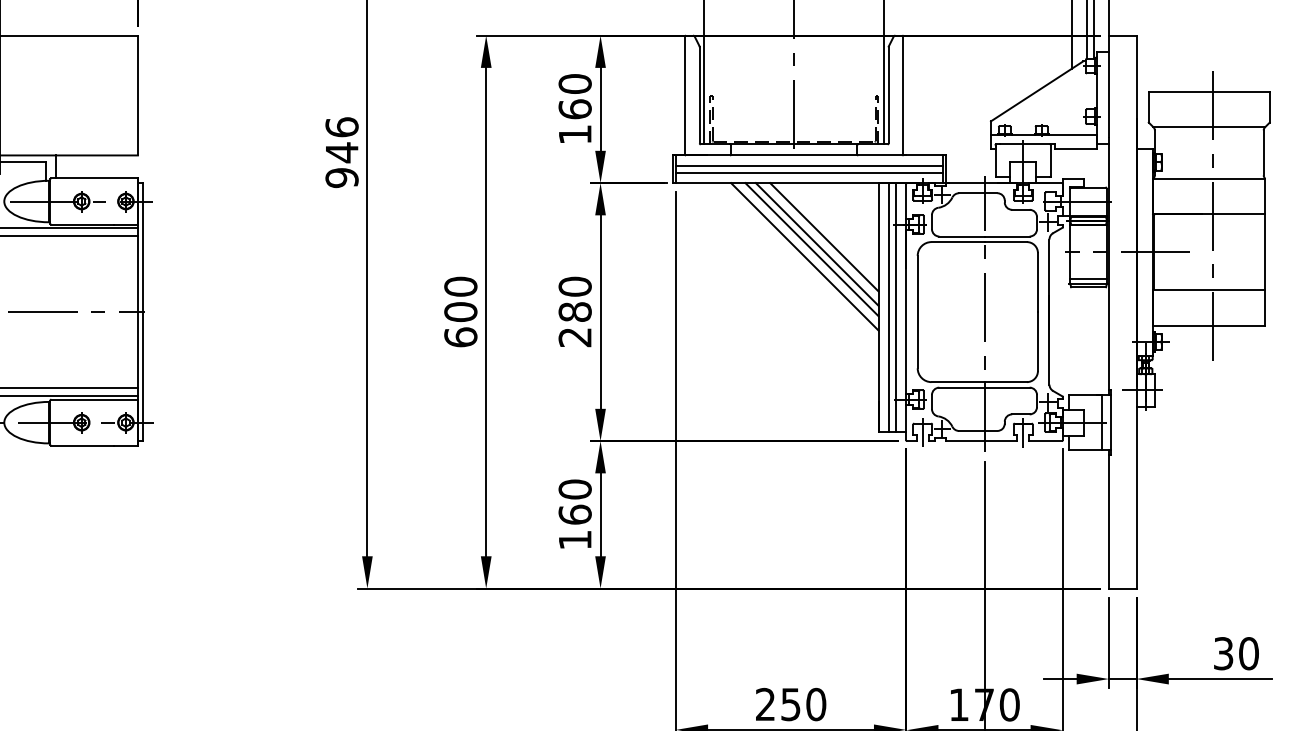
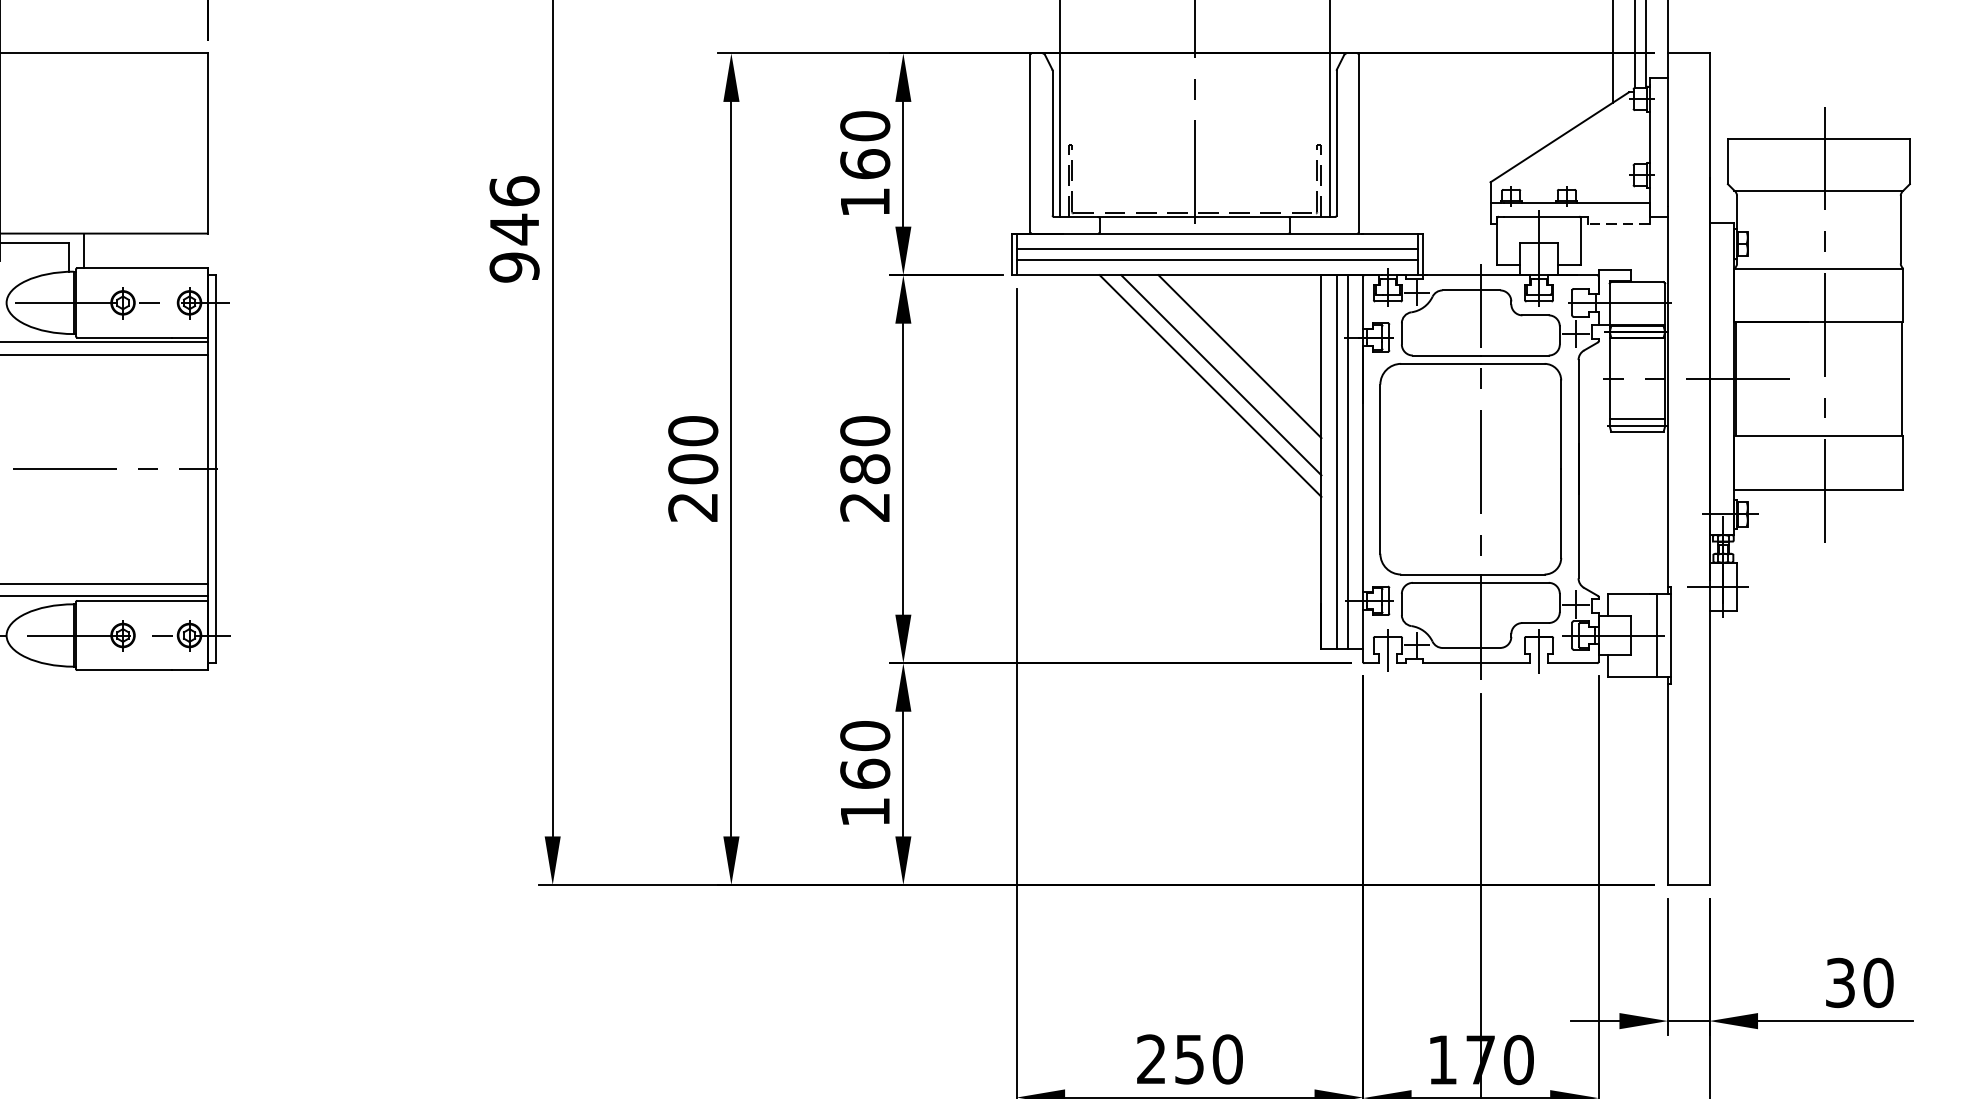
line: (1076, 149) -> (1619, 224), solid -> dashed
line: (816, 244) -> (1228, 367), removed
text: (460, 337) -> (692, 507), 600 -> 200

